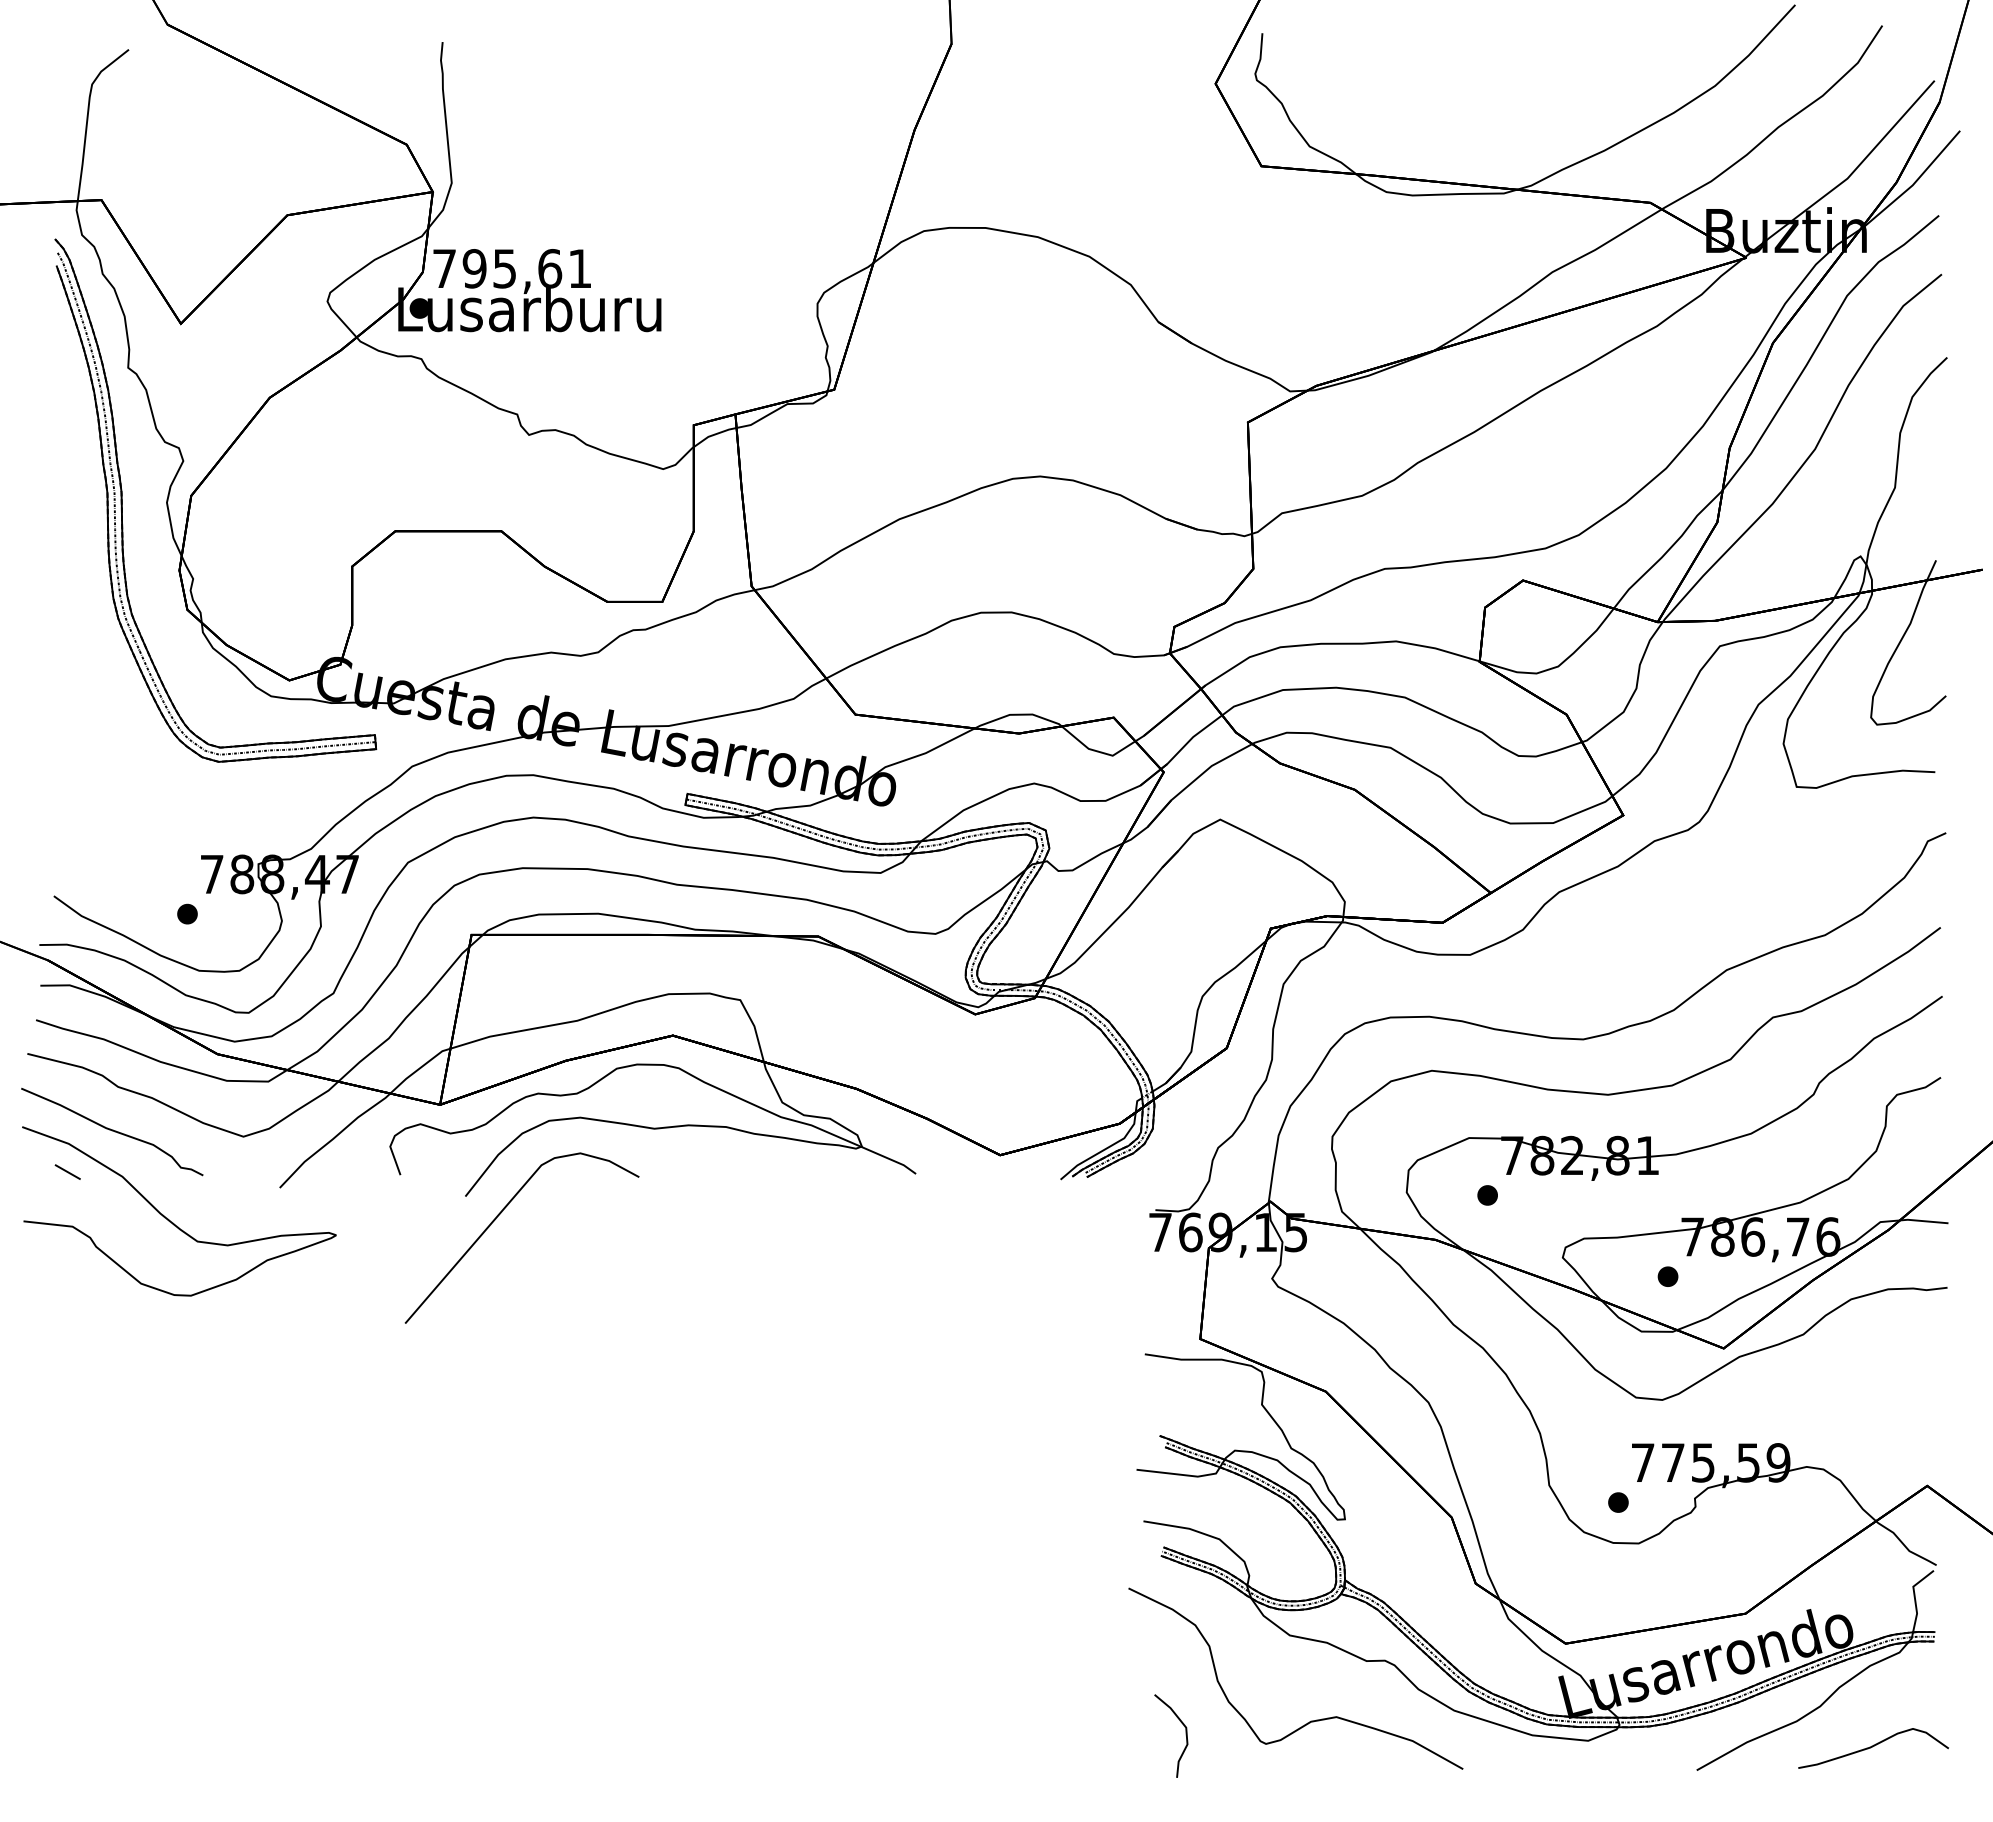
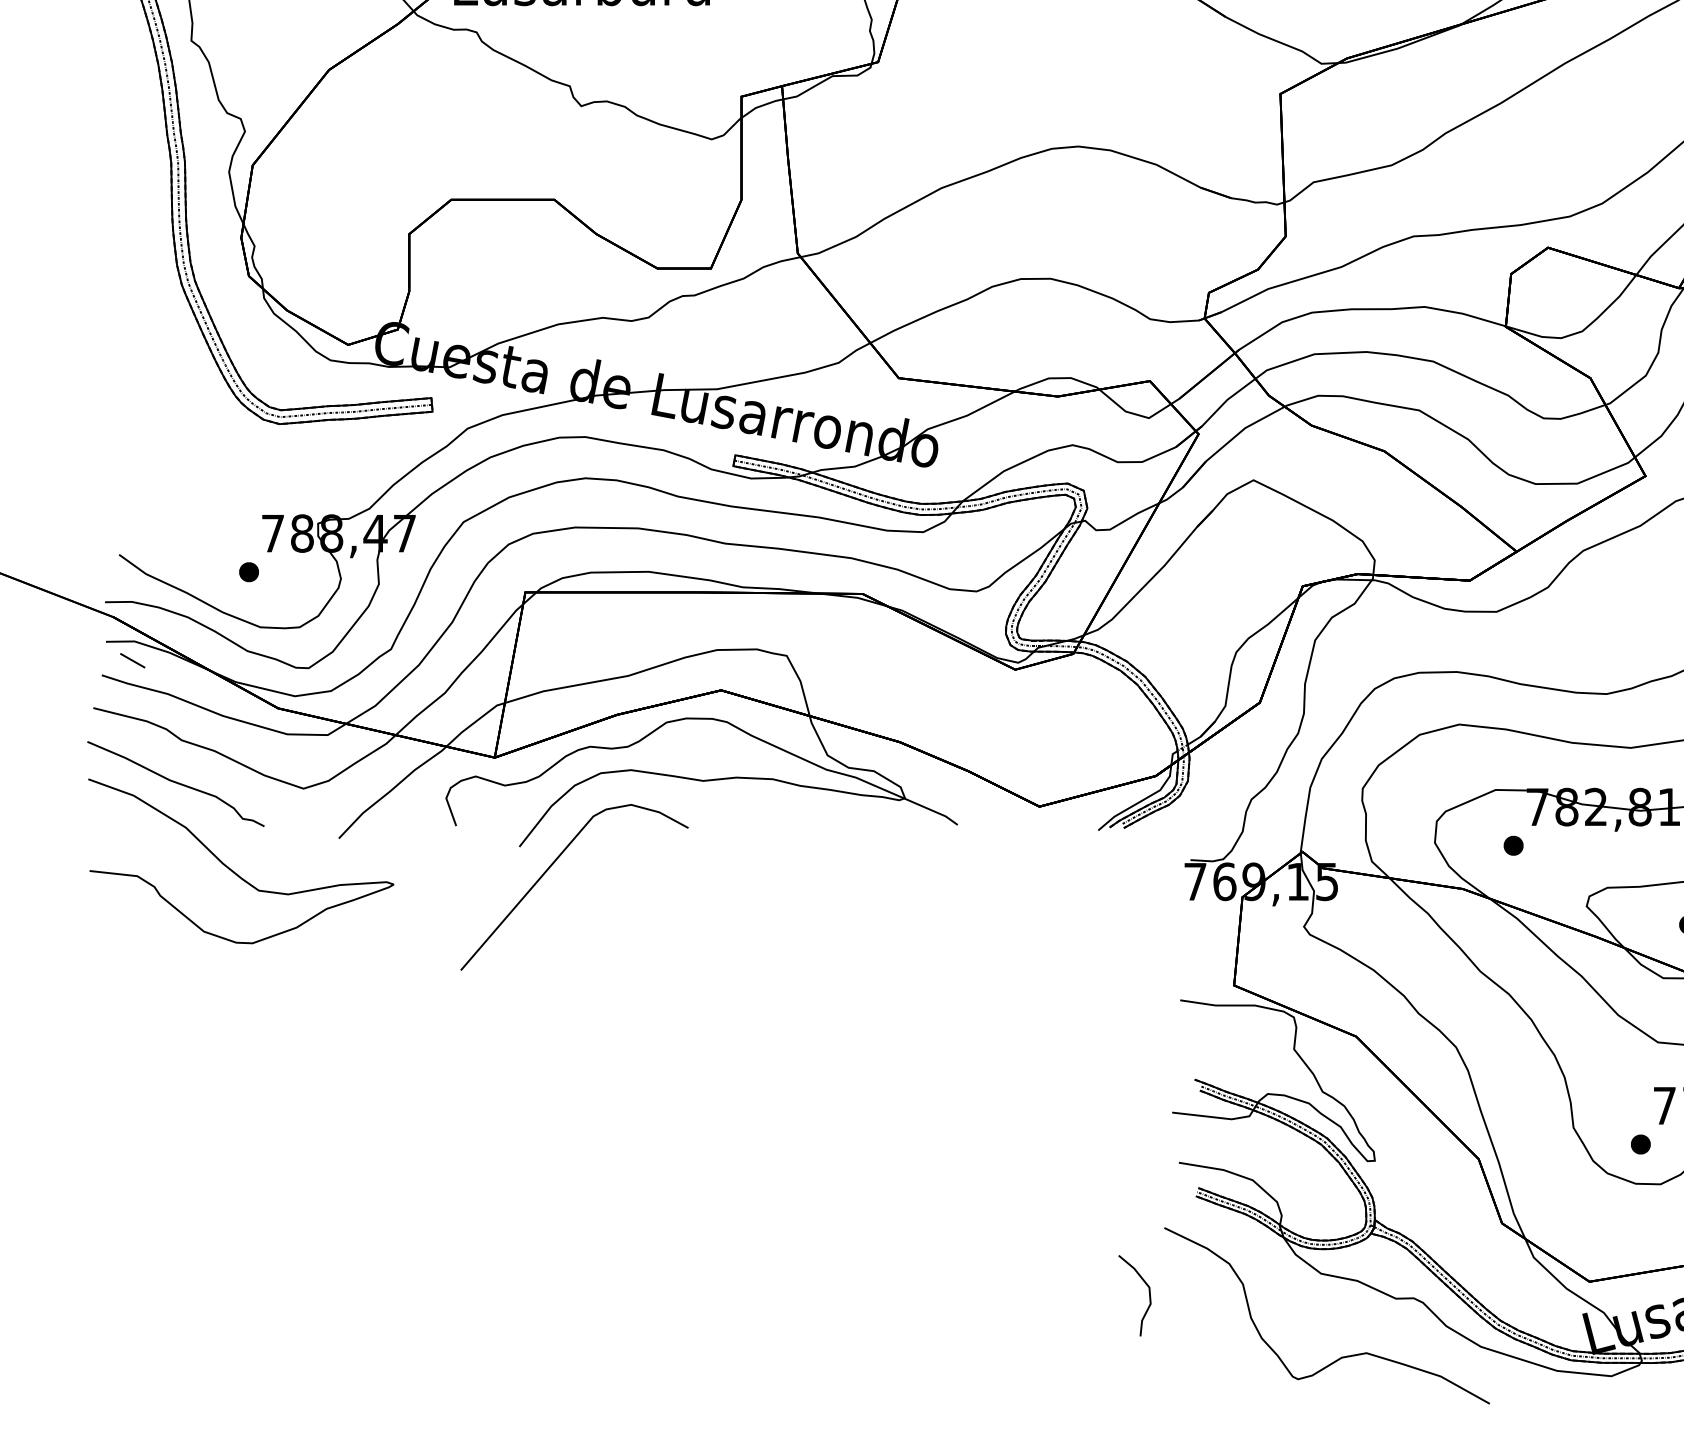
line: (67, 1171) -> (132, 660), moved
curve: (1185, 1735) -> (1148, 1295), moved

